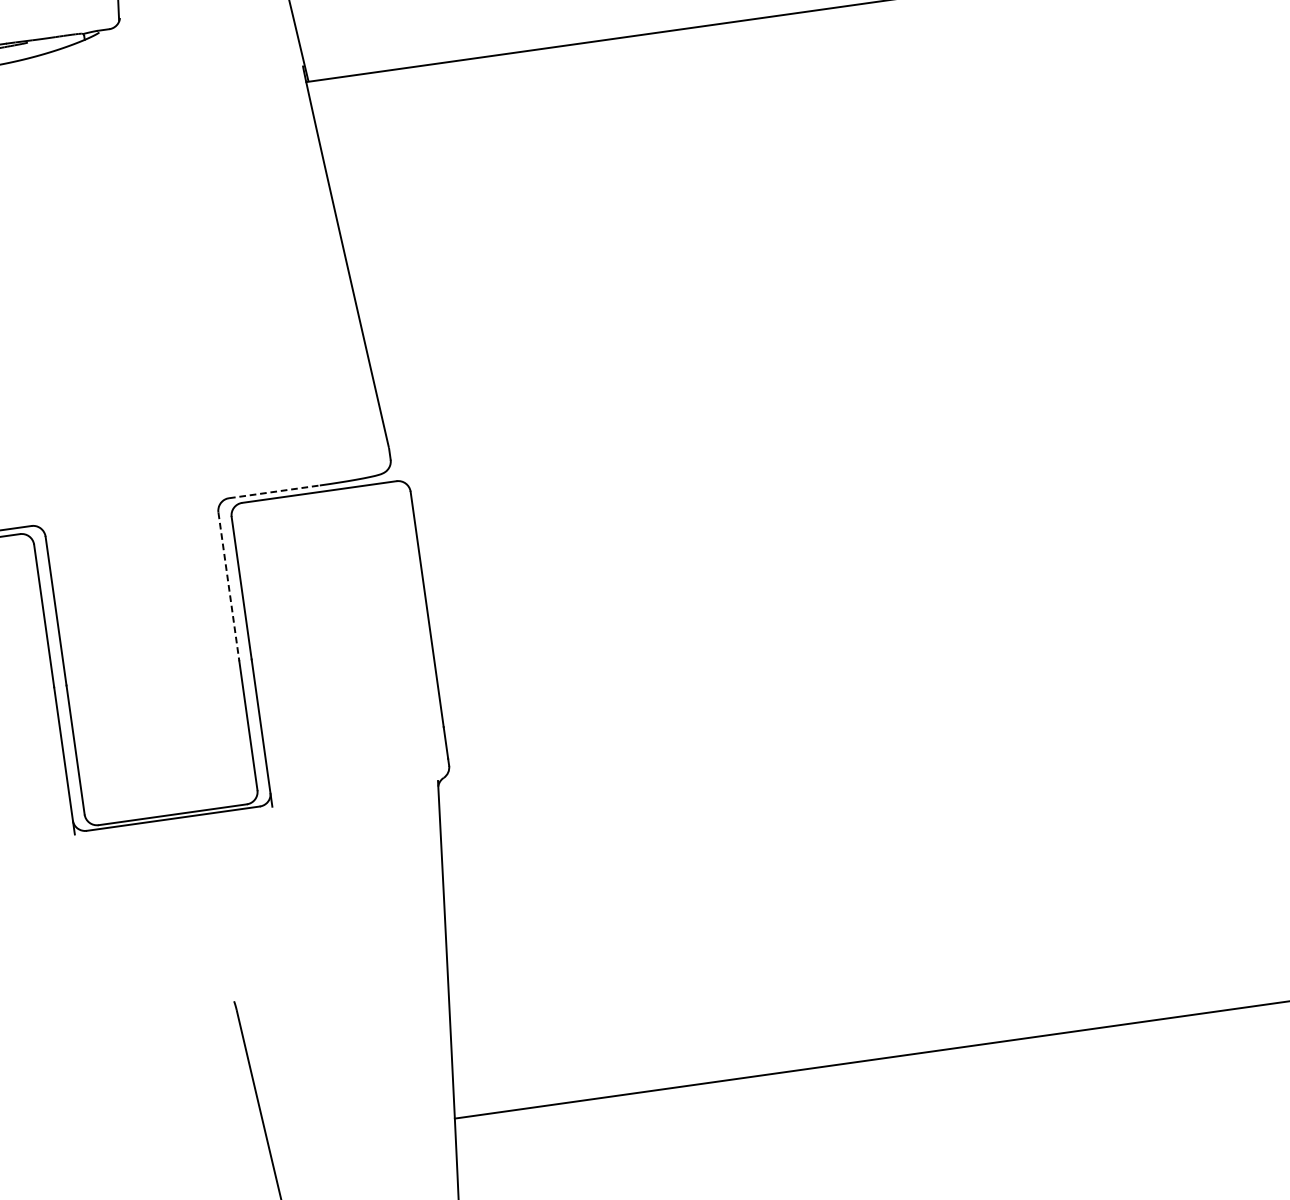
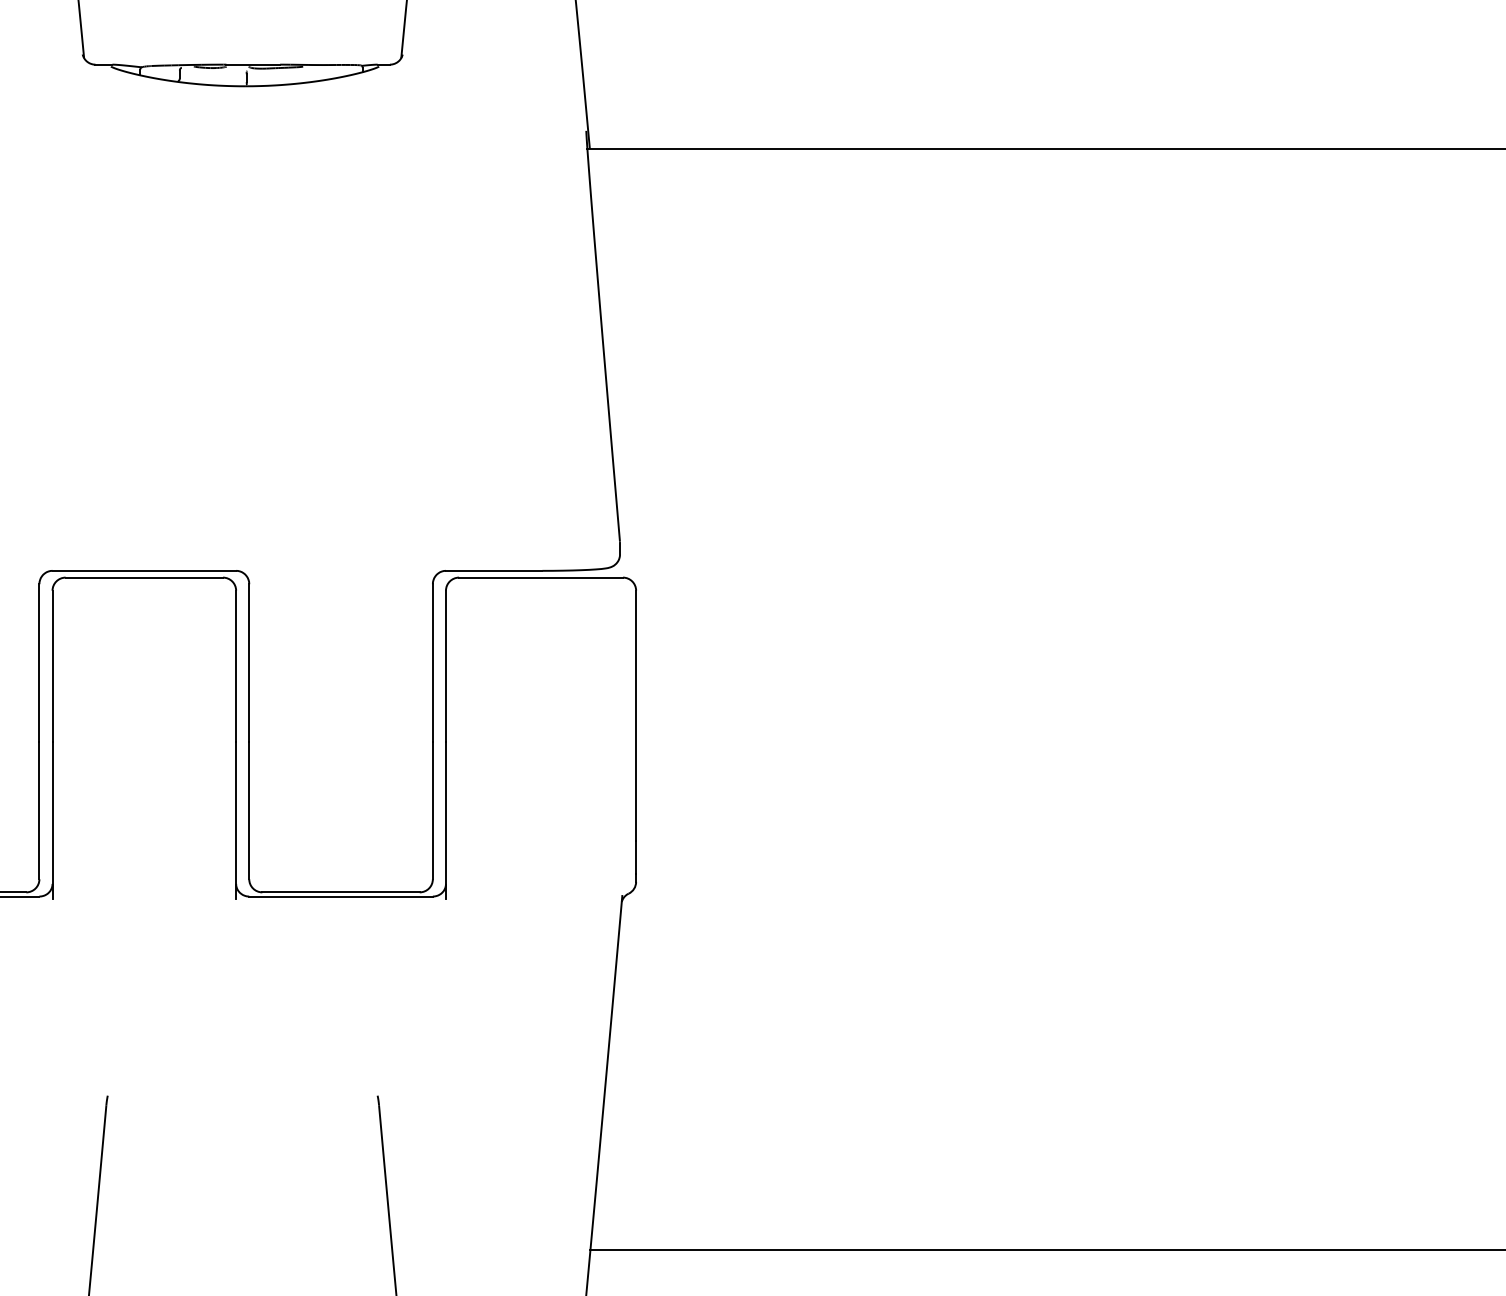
line: (274, 491) -> (494, 570), dashed -> solid
line: (228, 587) -> (432, 663), dashed -> solid

